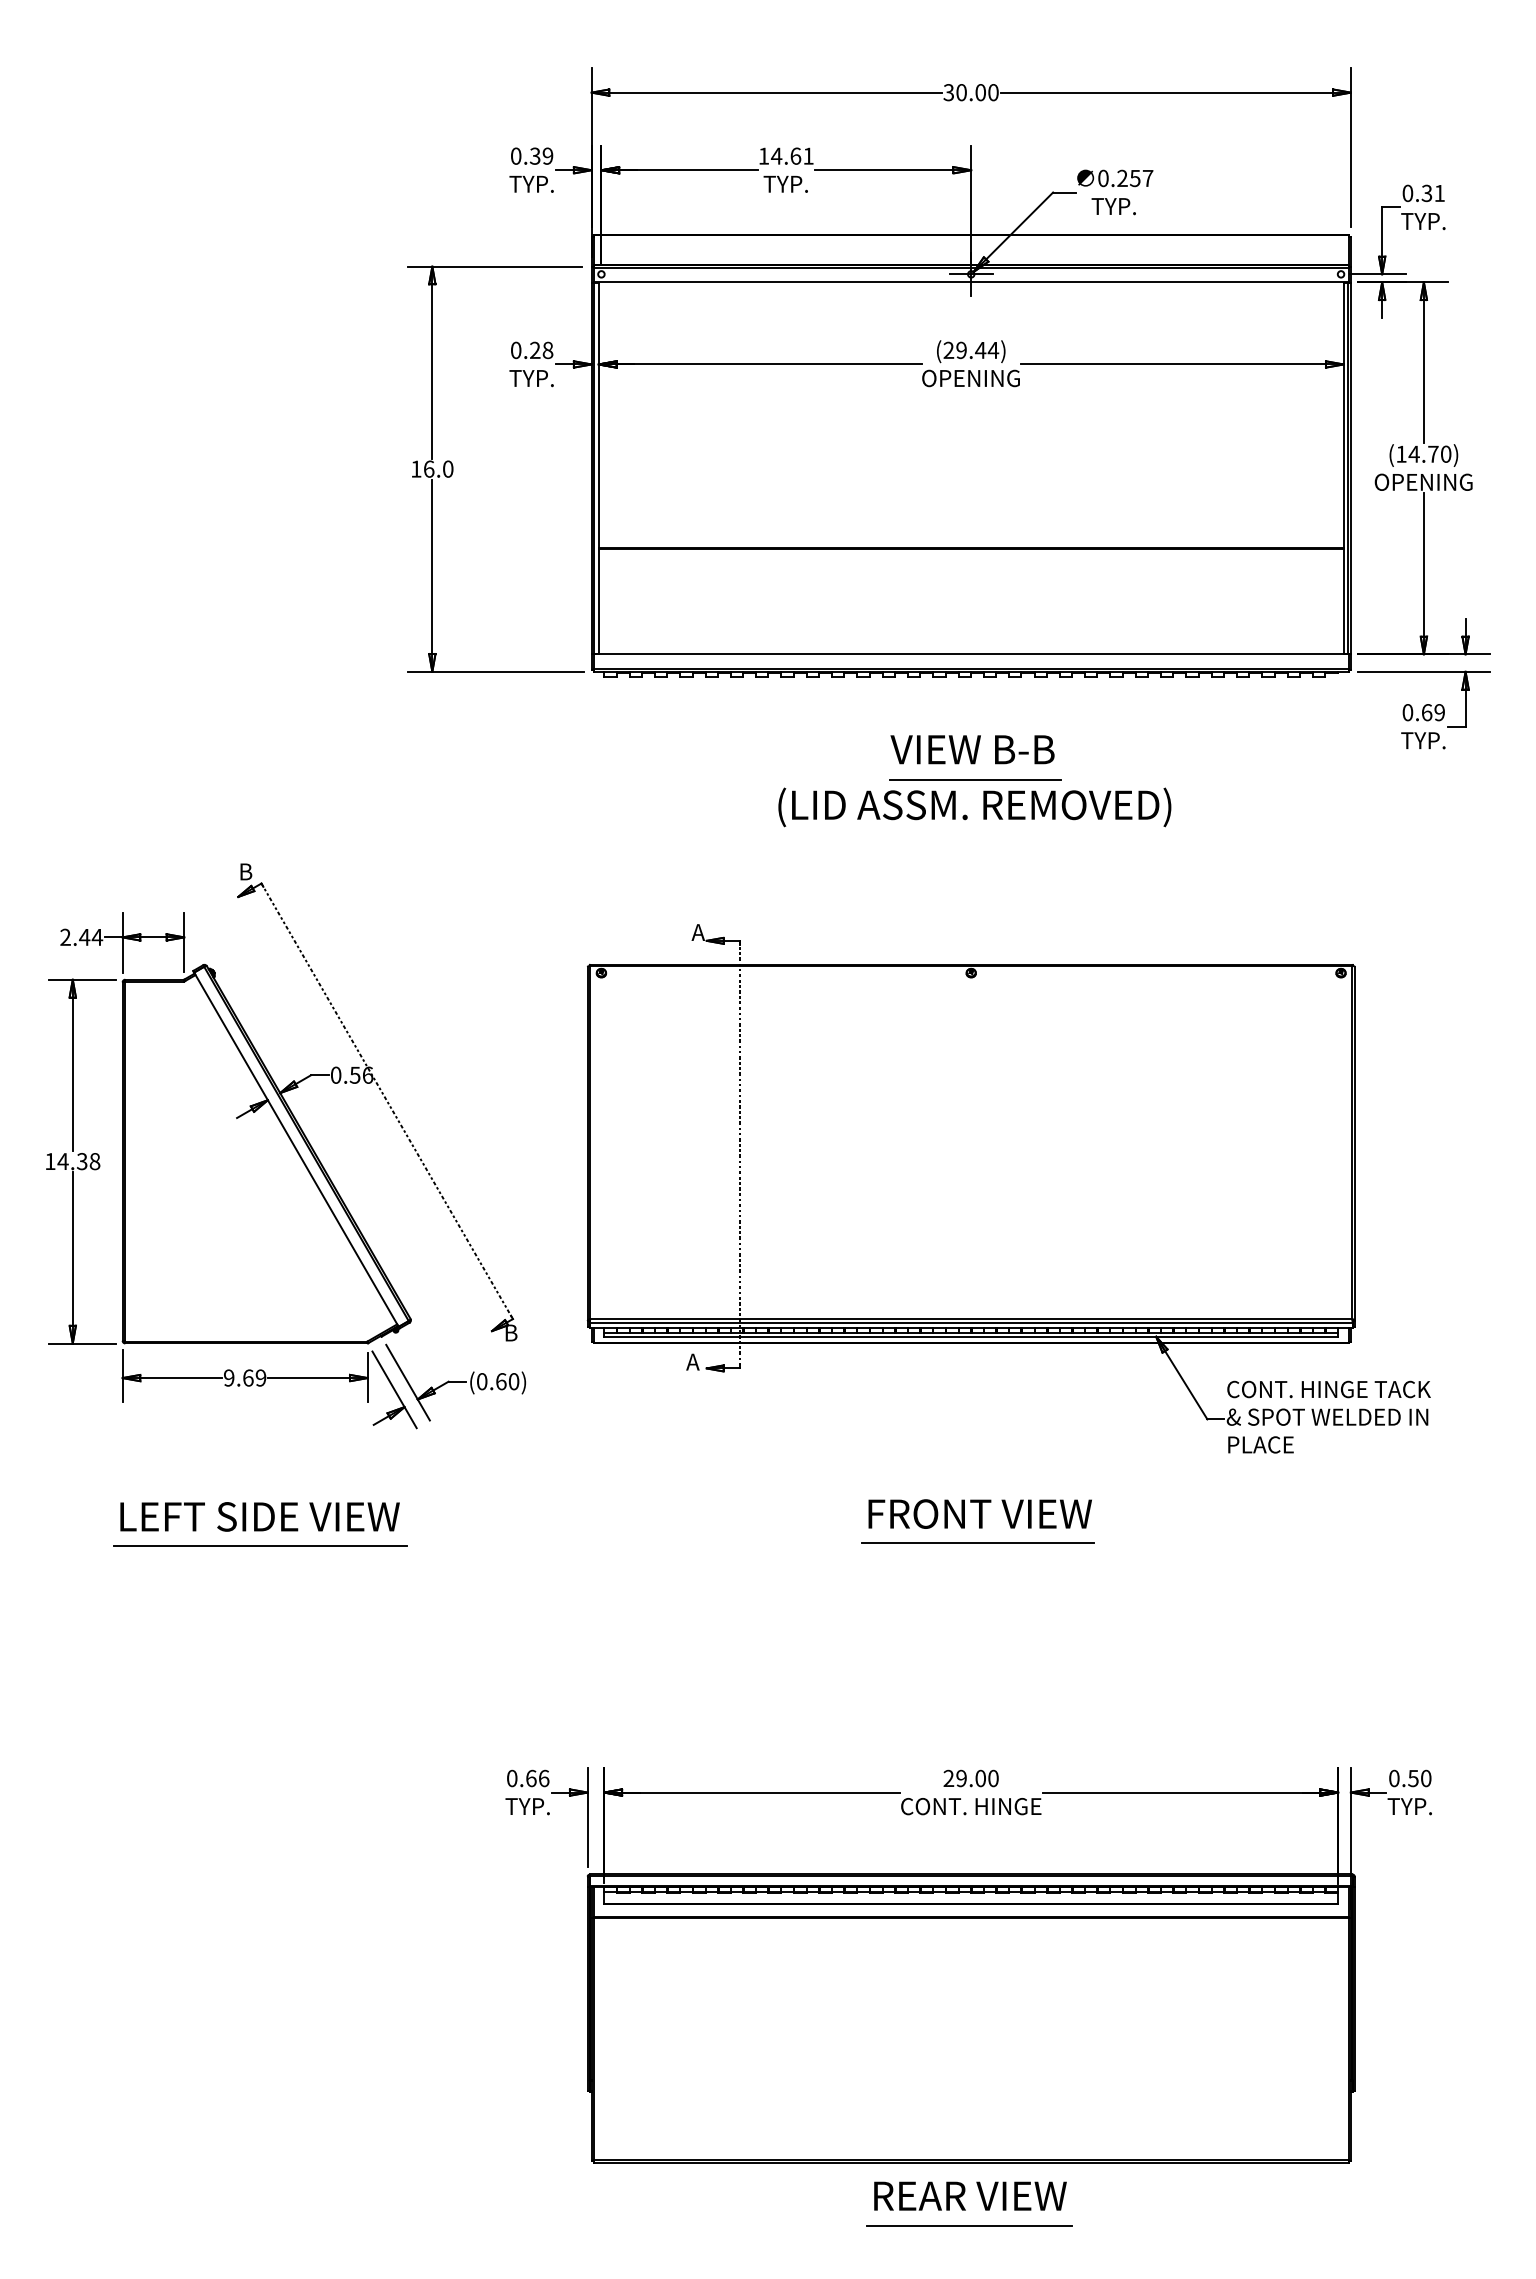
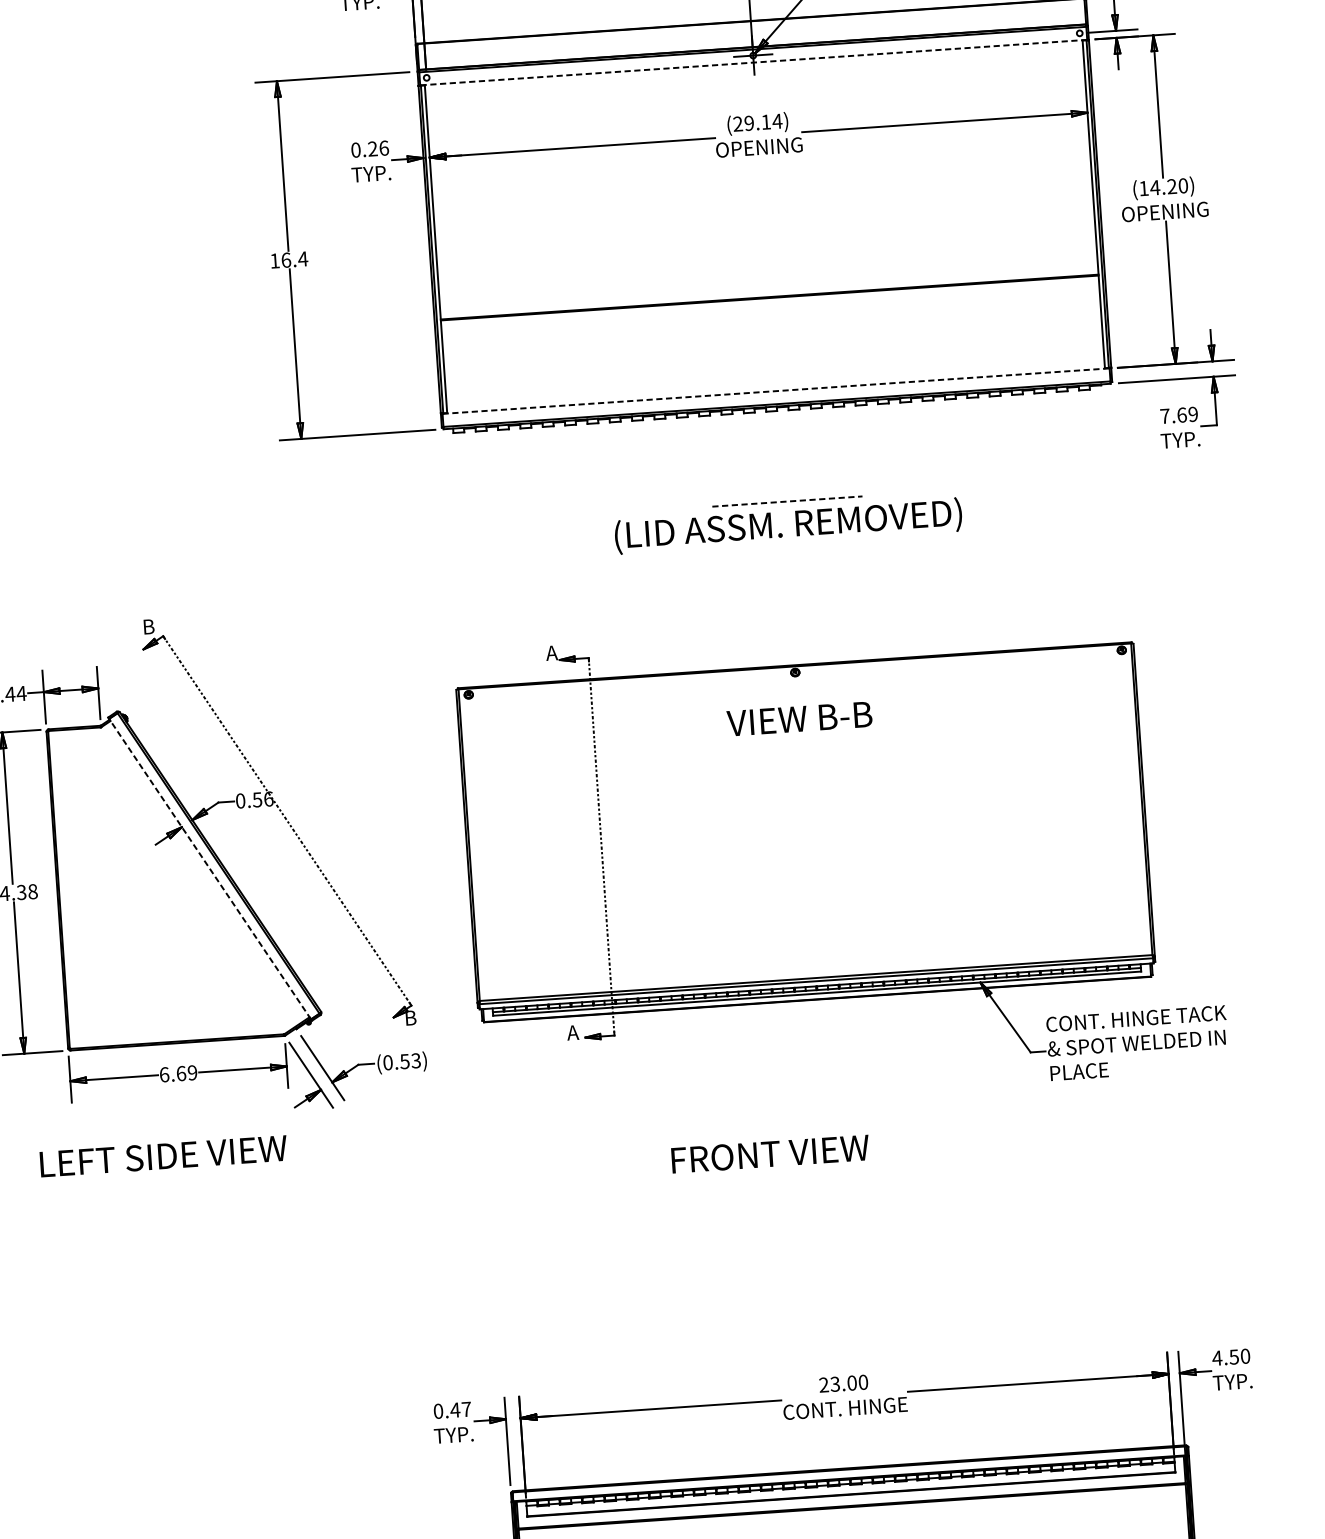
line: (971, 282) -> (753, 62), solid -> dashed
text: (547, 349) -> (383, 147), 0.28 -> 0.26
text: (980, 350) -> (765, 122), (29.44) -> (29.14)
text: (1433, 453) -> (1172, 185), (14.70) -> (14.20)
text: (447, 468) -> (302, 258), 16.0 -> 16.4
line: (971, 654) -> (776, 391), solid -> dashed
text: (1407, 712) -> (1164, 416), 0.69 -> 7.69
text: (972, 749) -> (799, 718), moved
line: (976, 779) -> (788, 501), solid -> dashed
line: (296, 1149) -> (210, 868), solid -> dashed
text: (229, 1377) -> (164, 1074), 9.69 -> 6.69
text: (507, 1381) -> (410, 1061), (0.60) -> (0.53)
text: (979, 1513) -> (769, 1153), moved
text: (259, 1516) -> (163, 1155), moved
line: (977, 1543) -> (835, 1175), removed
line: (259, 1546) -> (201, 1221), removed
text: (537, 1778) -> (460, 1409), 0.66 -> 0.47
text: (961, 1778) -> (835, 1384), 29.00 -> 23.00
text: (1393, 1778) -> (1216, 1358), 0.50 -> 4.50

